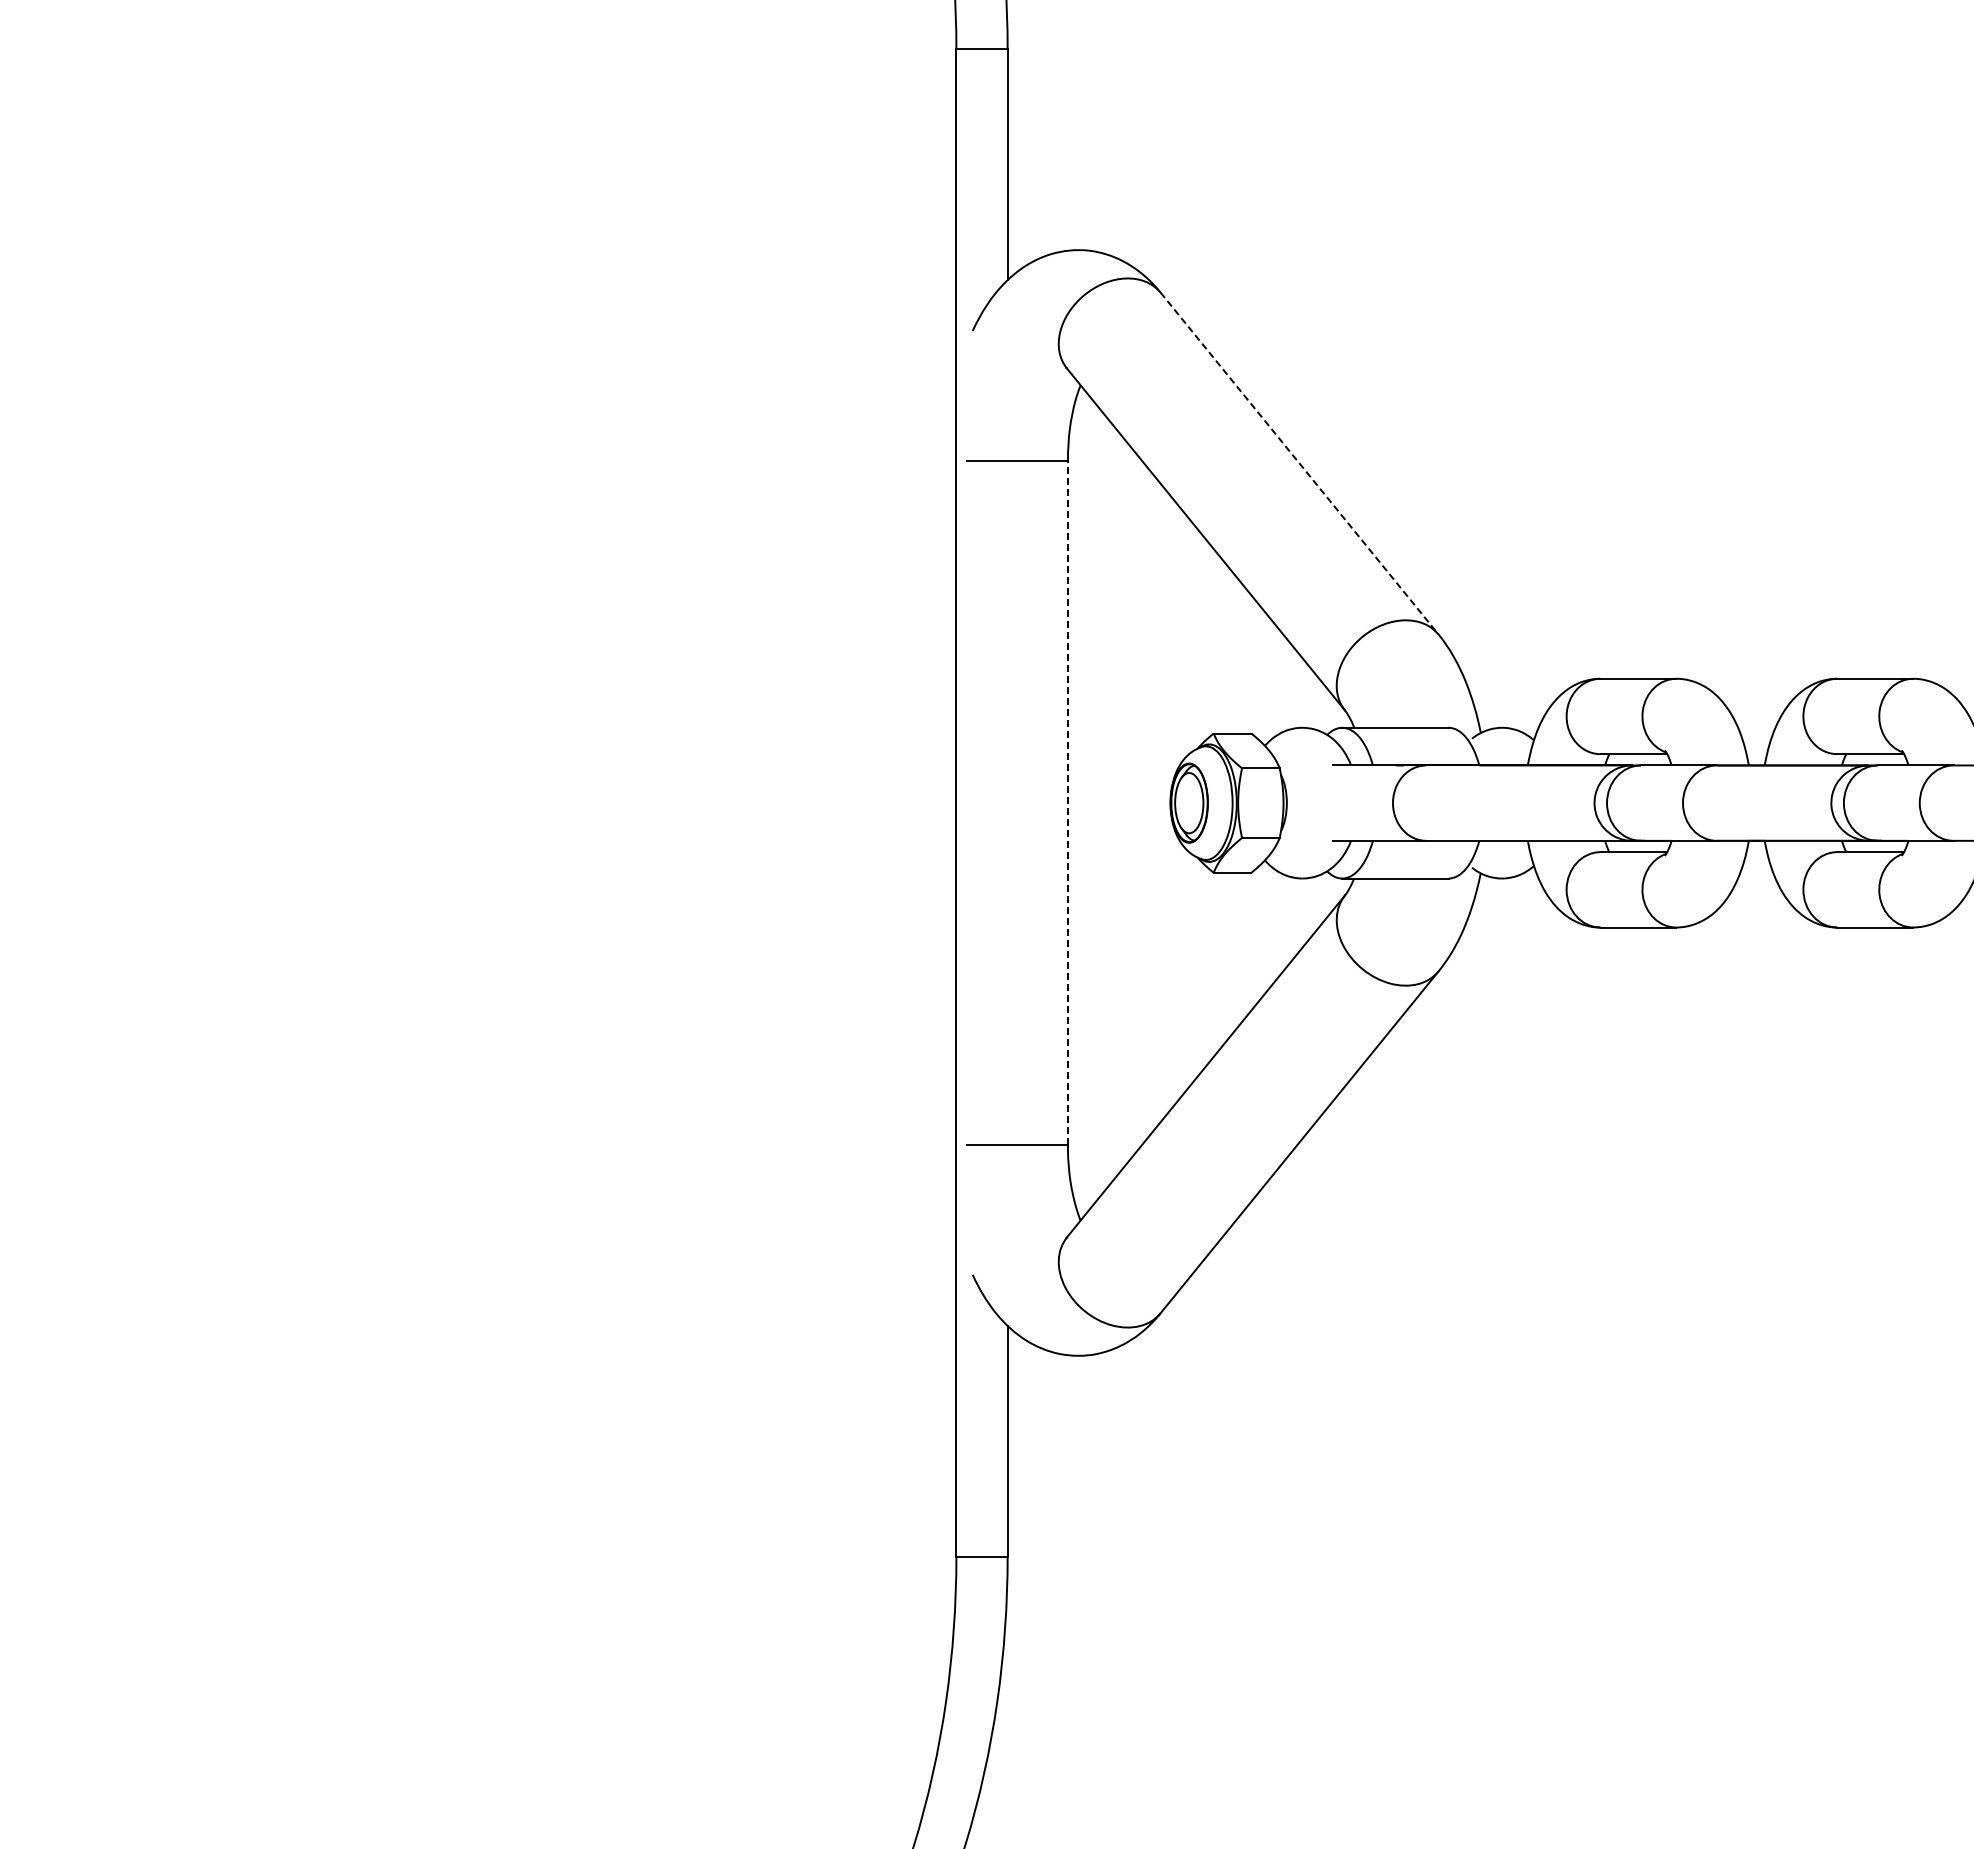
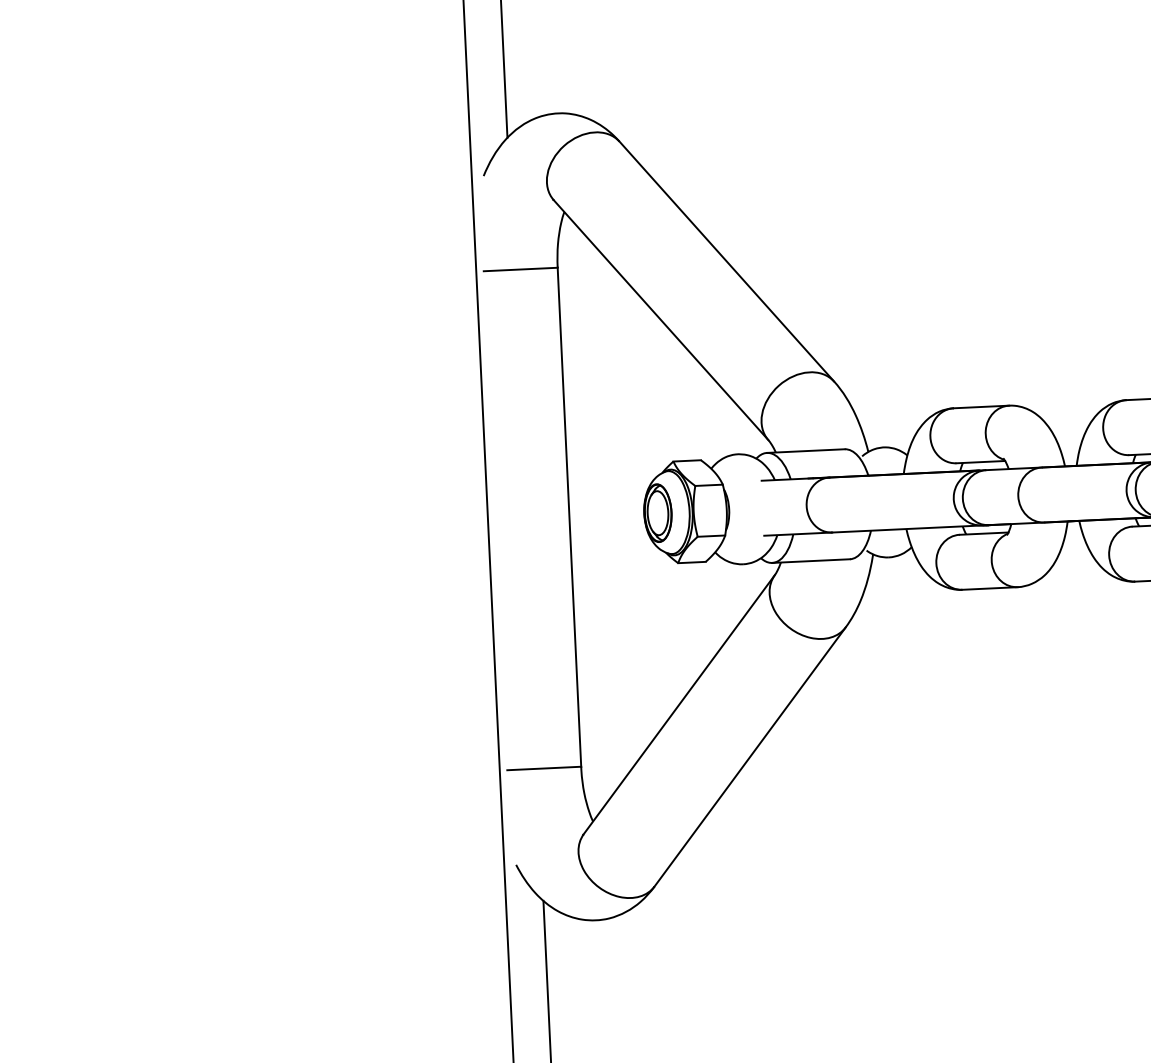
line: (1299, 463) -> (726, 261), dashed -> solid
line: (1067, 803) -> (569, 517), dashed -> solid

